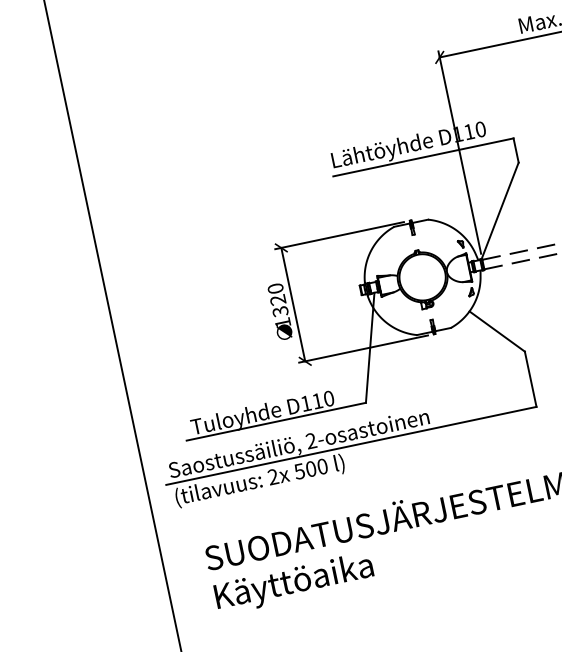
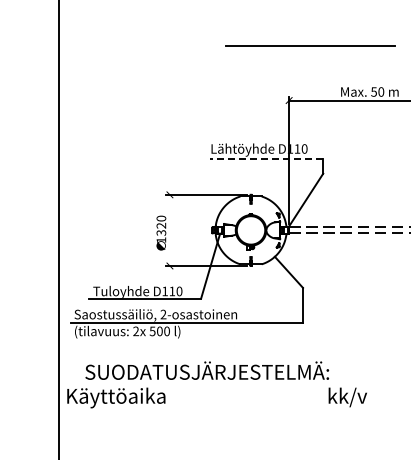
line: (423, 157) -> (266, 158), solid -> dashed
line: (292, 303) -> (169, 229), removed
text: (294, 582) -> (116, 397), moved

